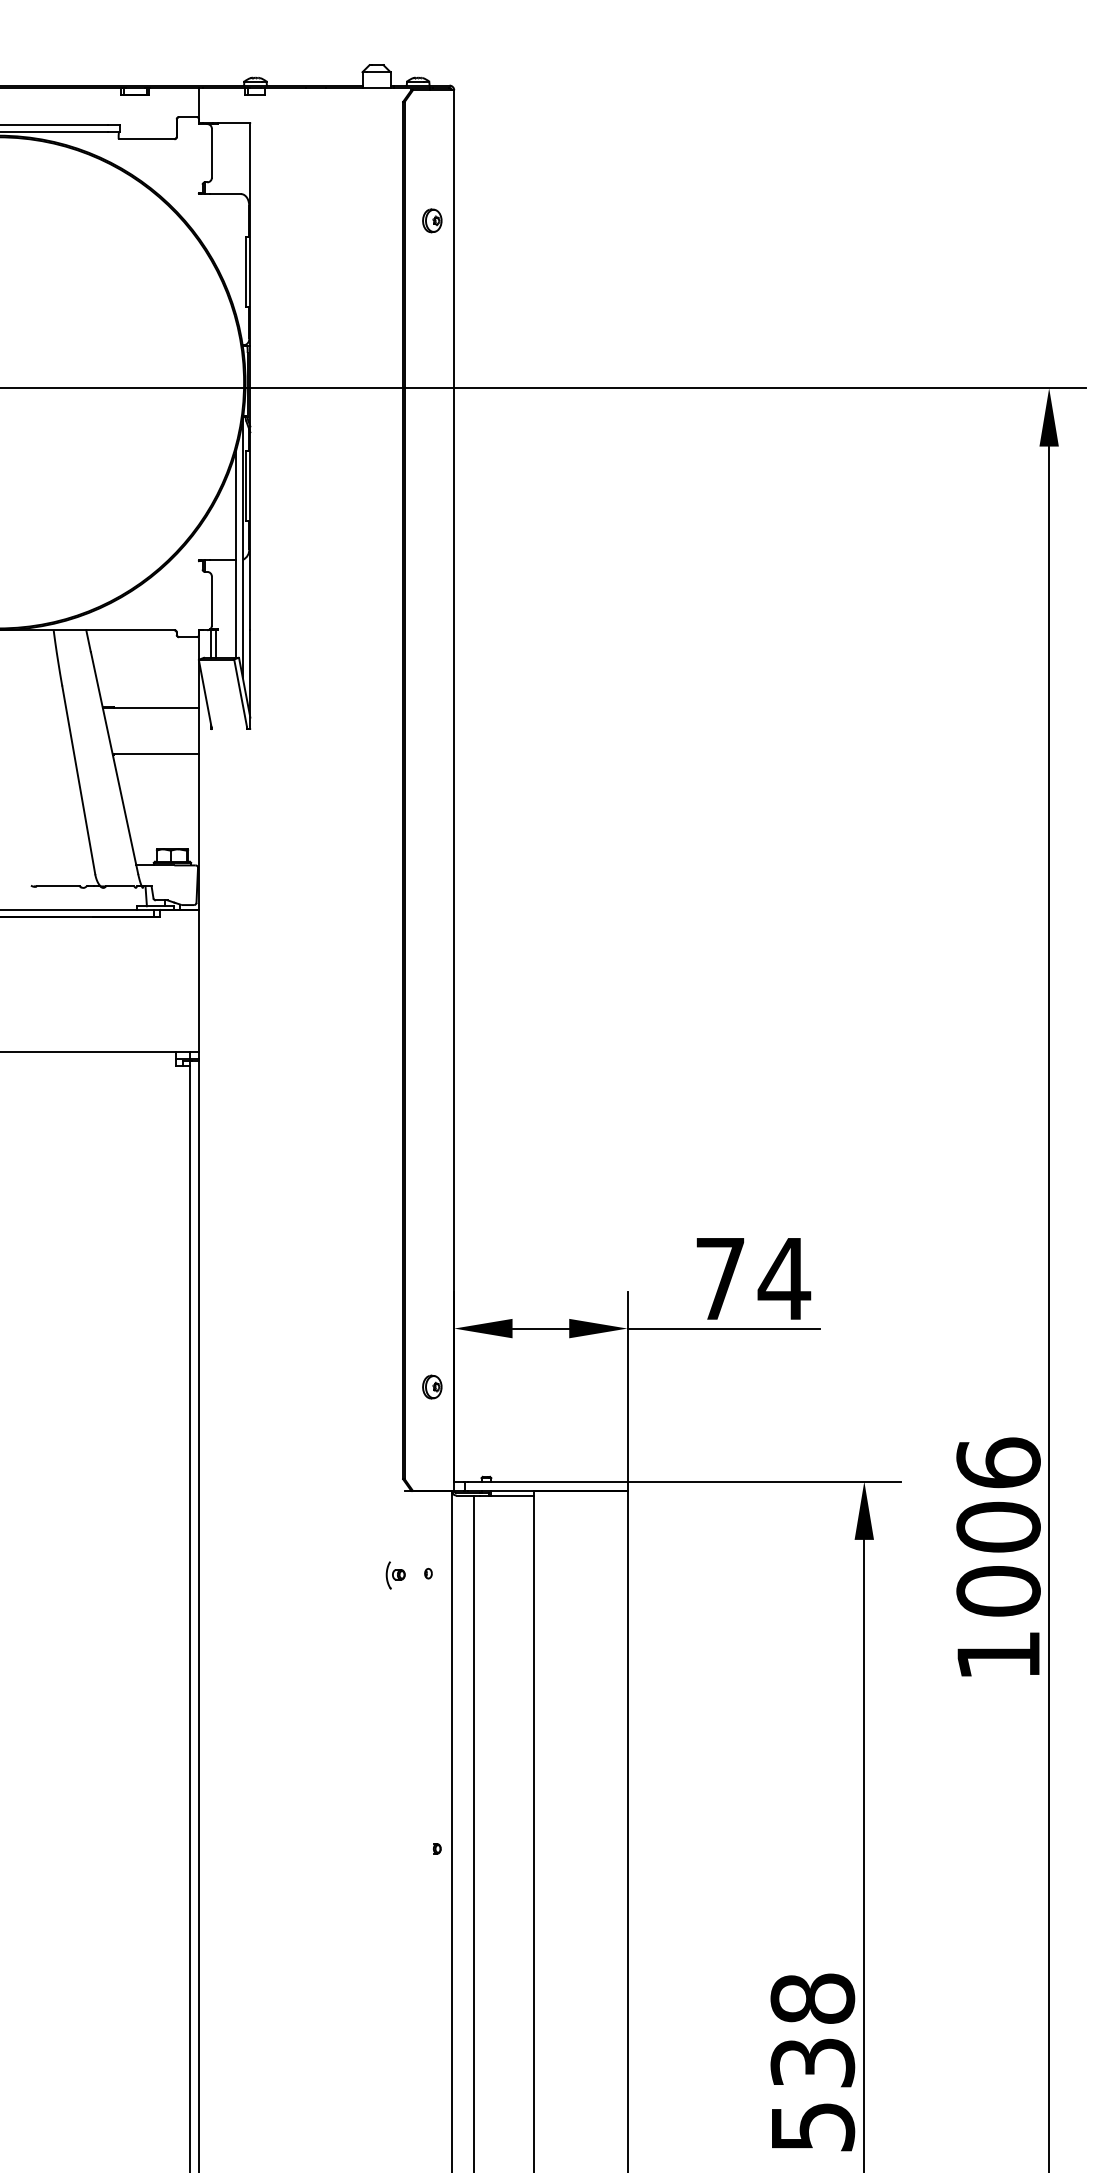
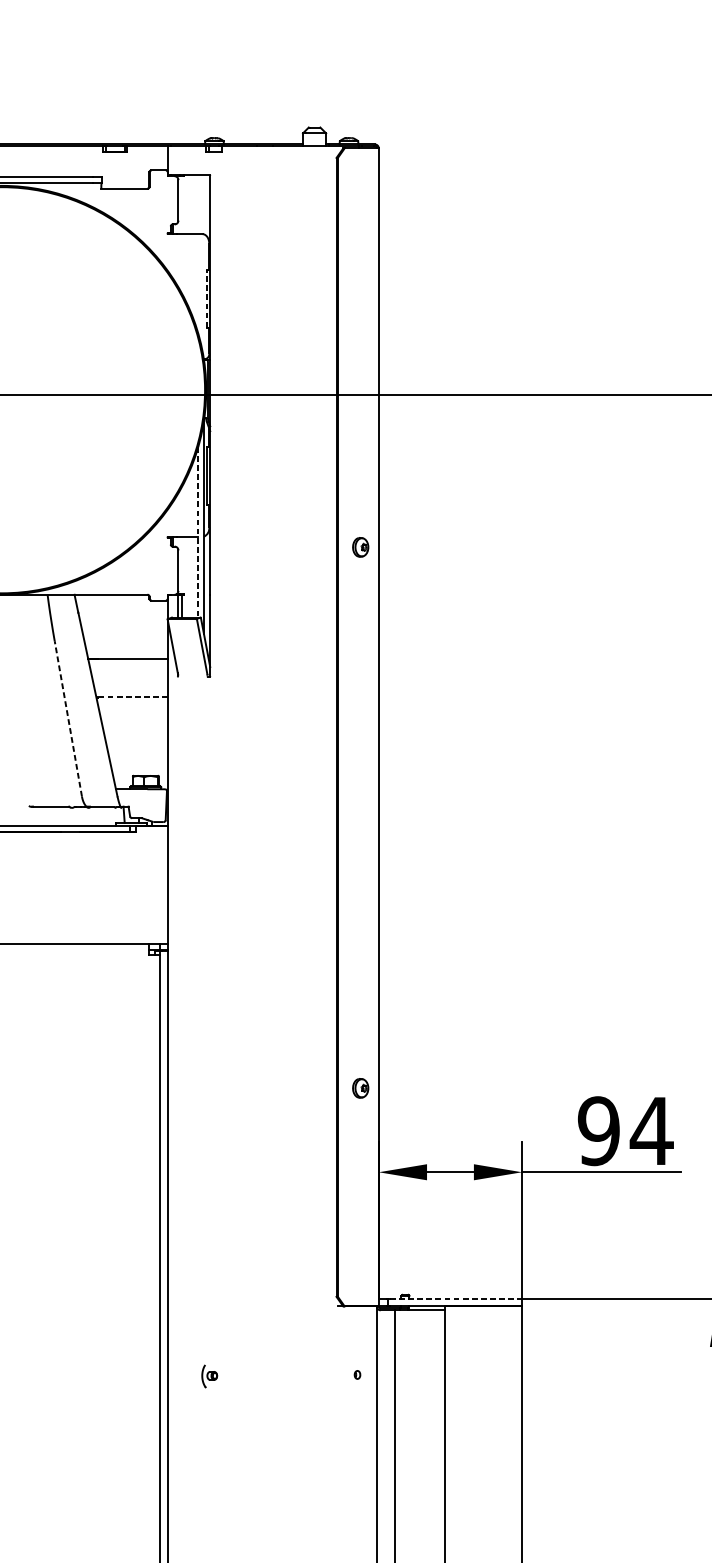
part: (432, 220) -> (360, 547), moved
line: (245, 272) -> (206, 298), solid -> dashed
line: (235, 555) -> (197, 533), solid -> dashed
line: (155, 754) -> (131, 697), solid -> dashed
line: (78, 779) -> (68, 718), solid -> dashed
text: (720, 1278) -> (599, 1130), 74 -> 94
part: (432, 1386) -> (360, 1087), moved
line: (547, 1481) -> (455, 1298), solid -> dashed
part: (395, 1575) -> (209, 1376), moved

